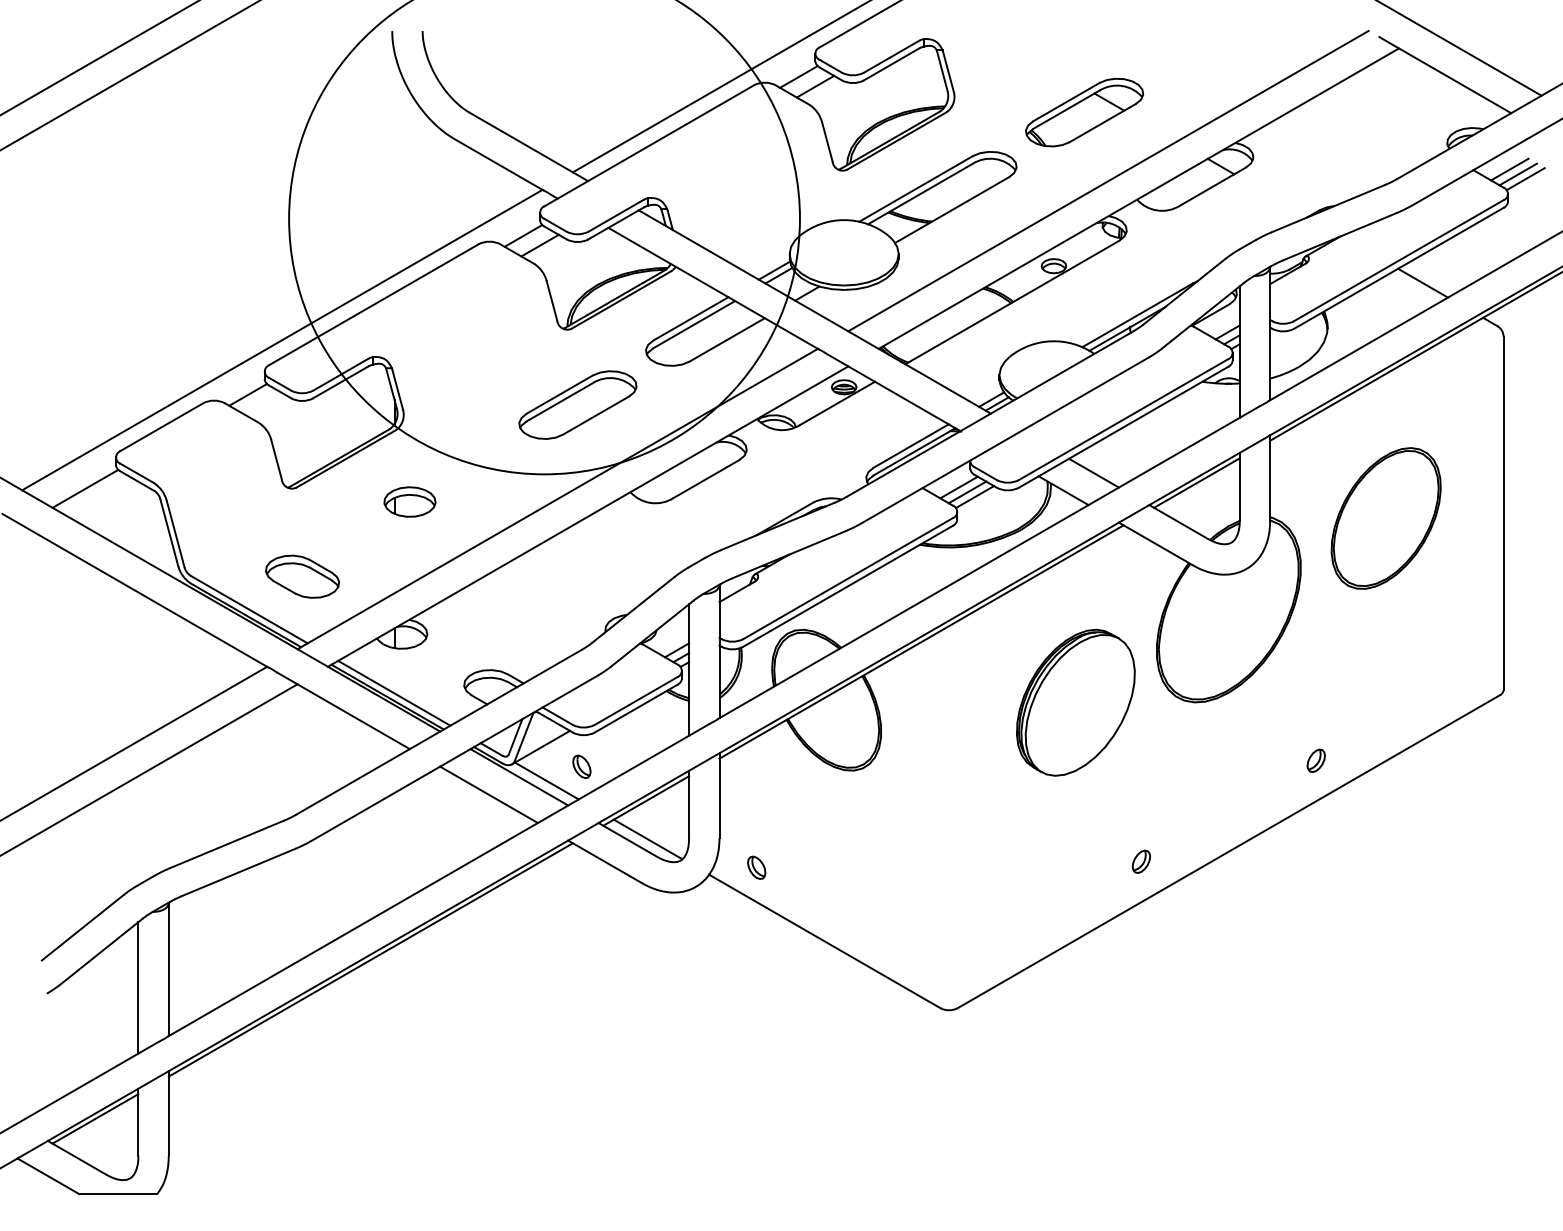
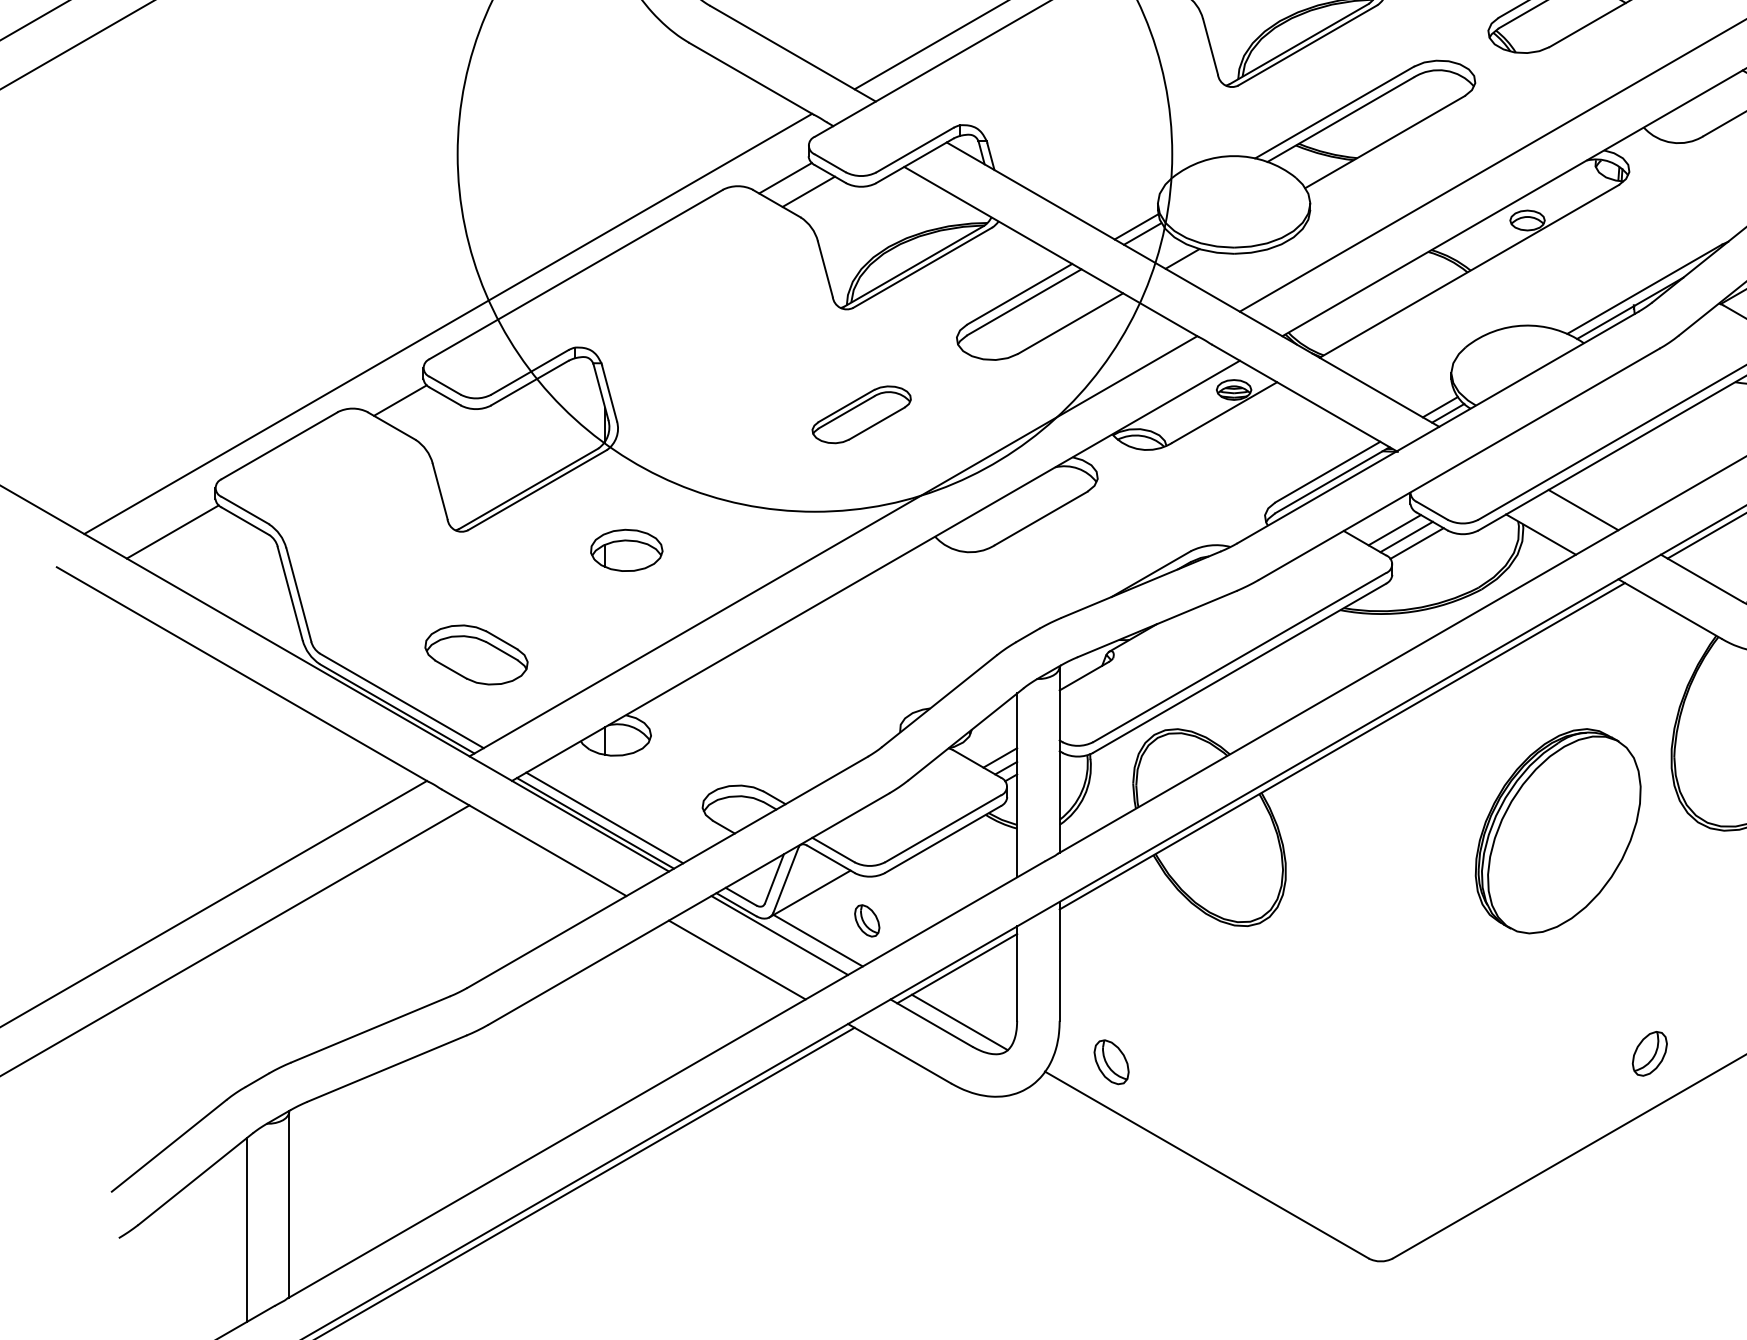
part: (577, 404) -> (861, 414), size x0.6
part: (1141, 861) -> (1649, 1053), size x1.4
part: (756, 867) -> (1111, 1061), size x1.4

